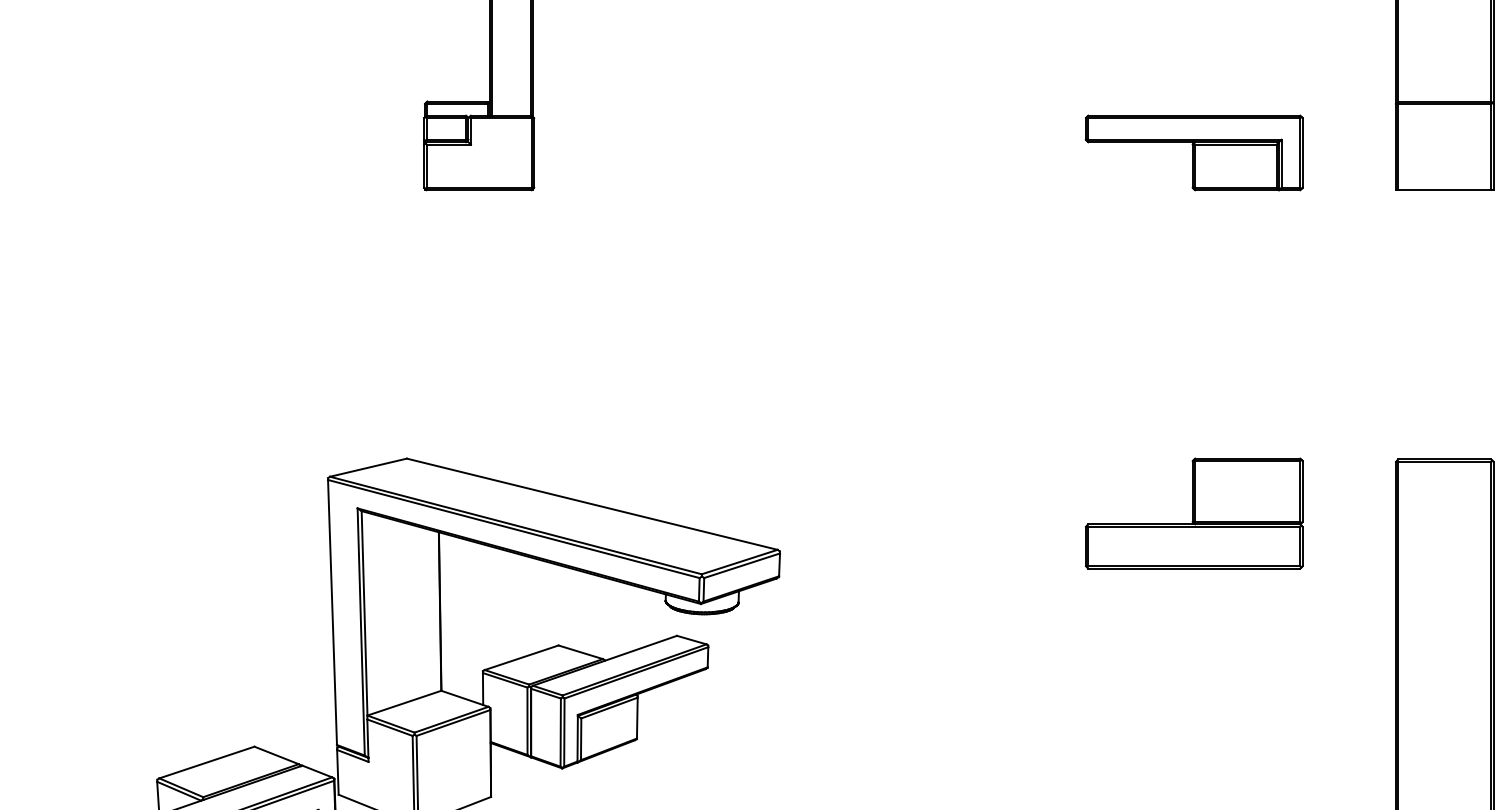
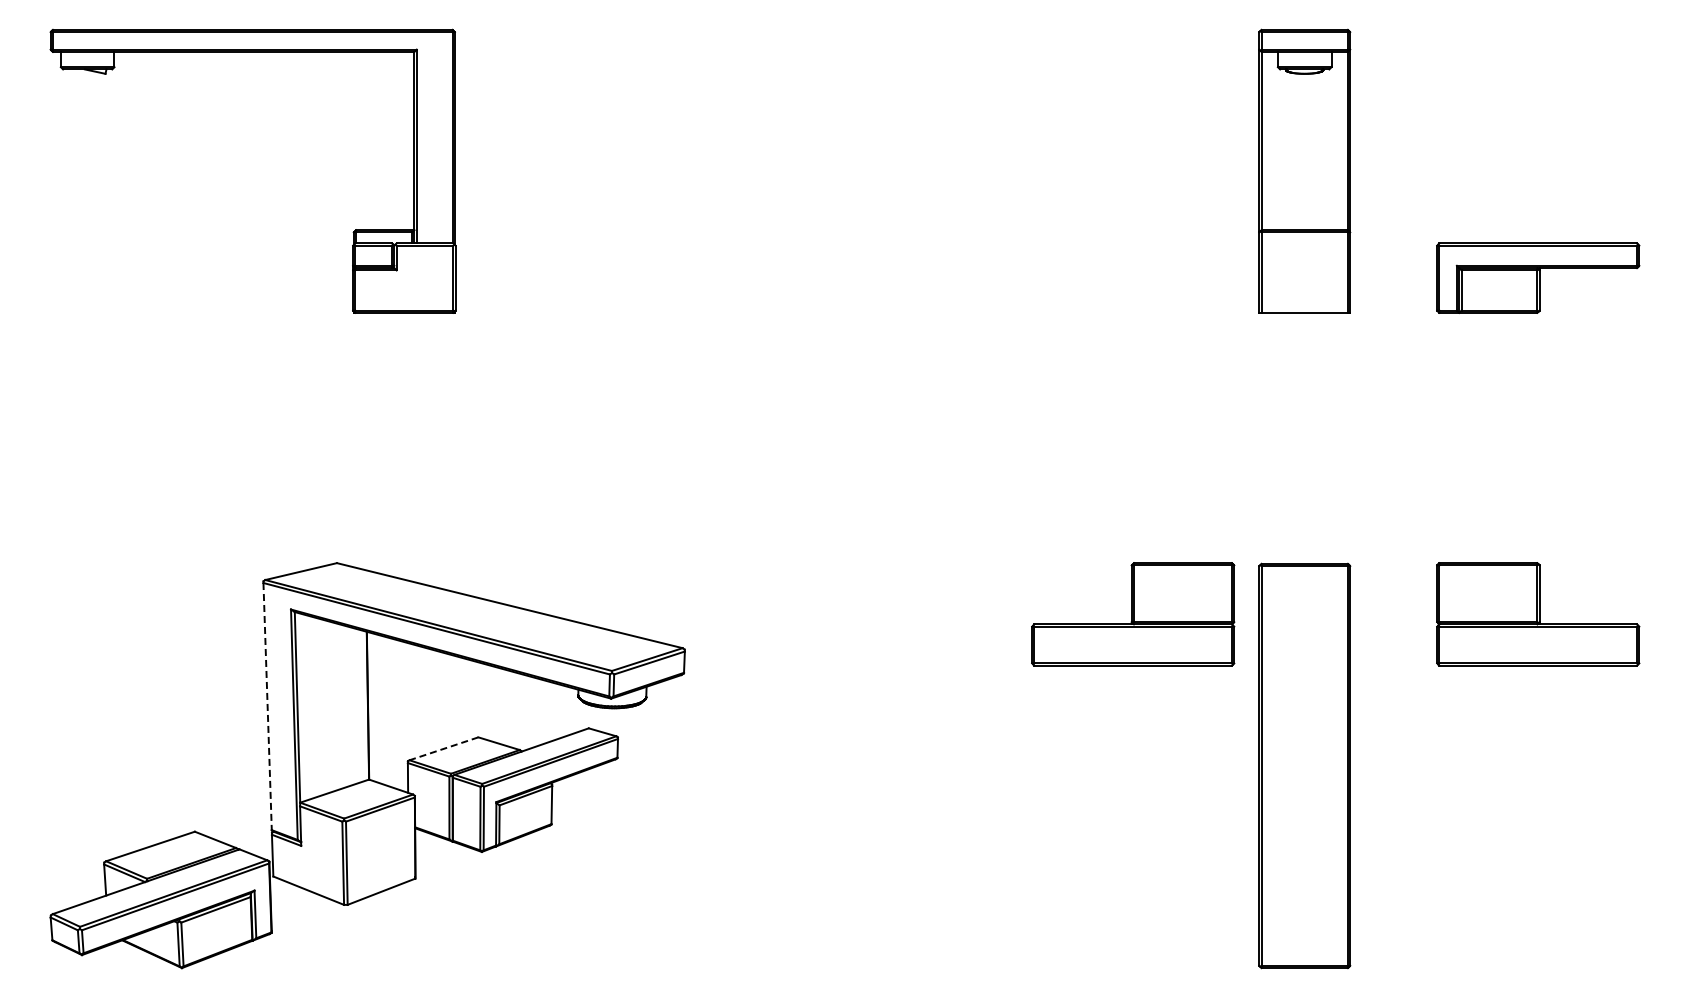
part: (1194, 152) -> (1071, 277), removed
part: (1194, 513) -> (1133, 614), moved
line: (332, 612) -> (267, 706), solid -> dashed
line: (521, 657) -> (443, 748), solid -> dashed

